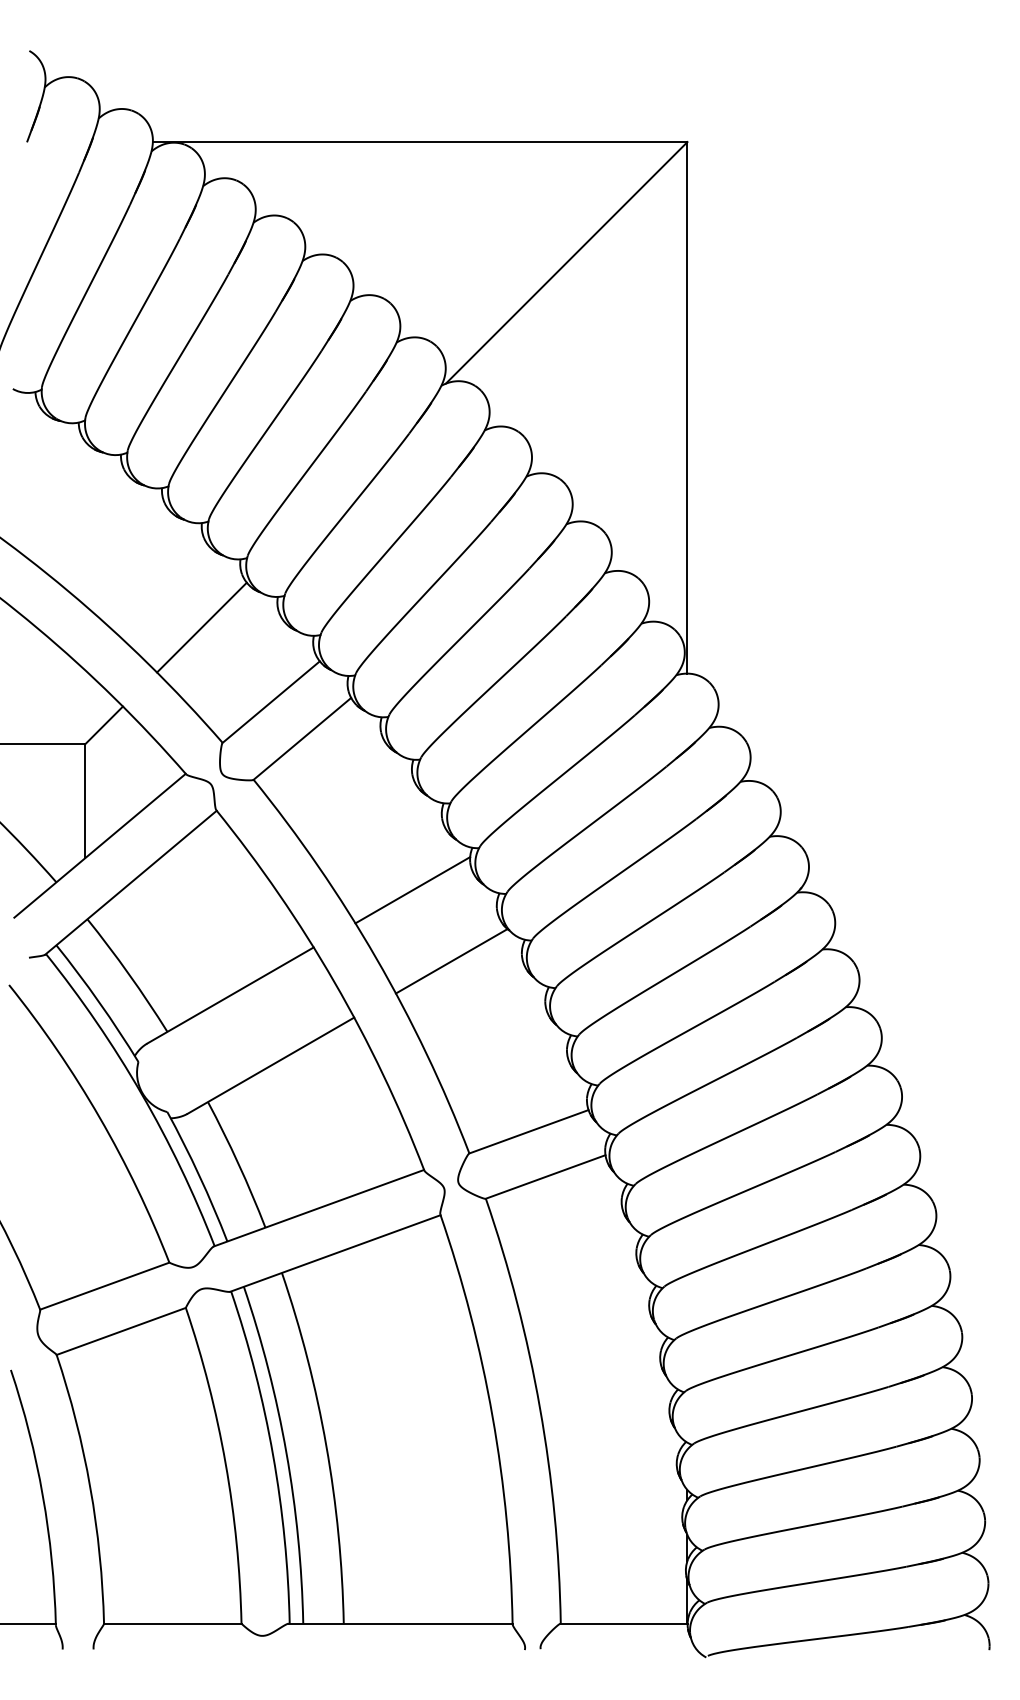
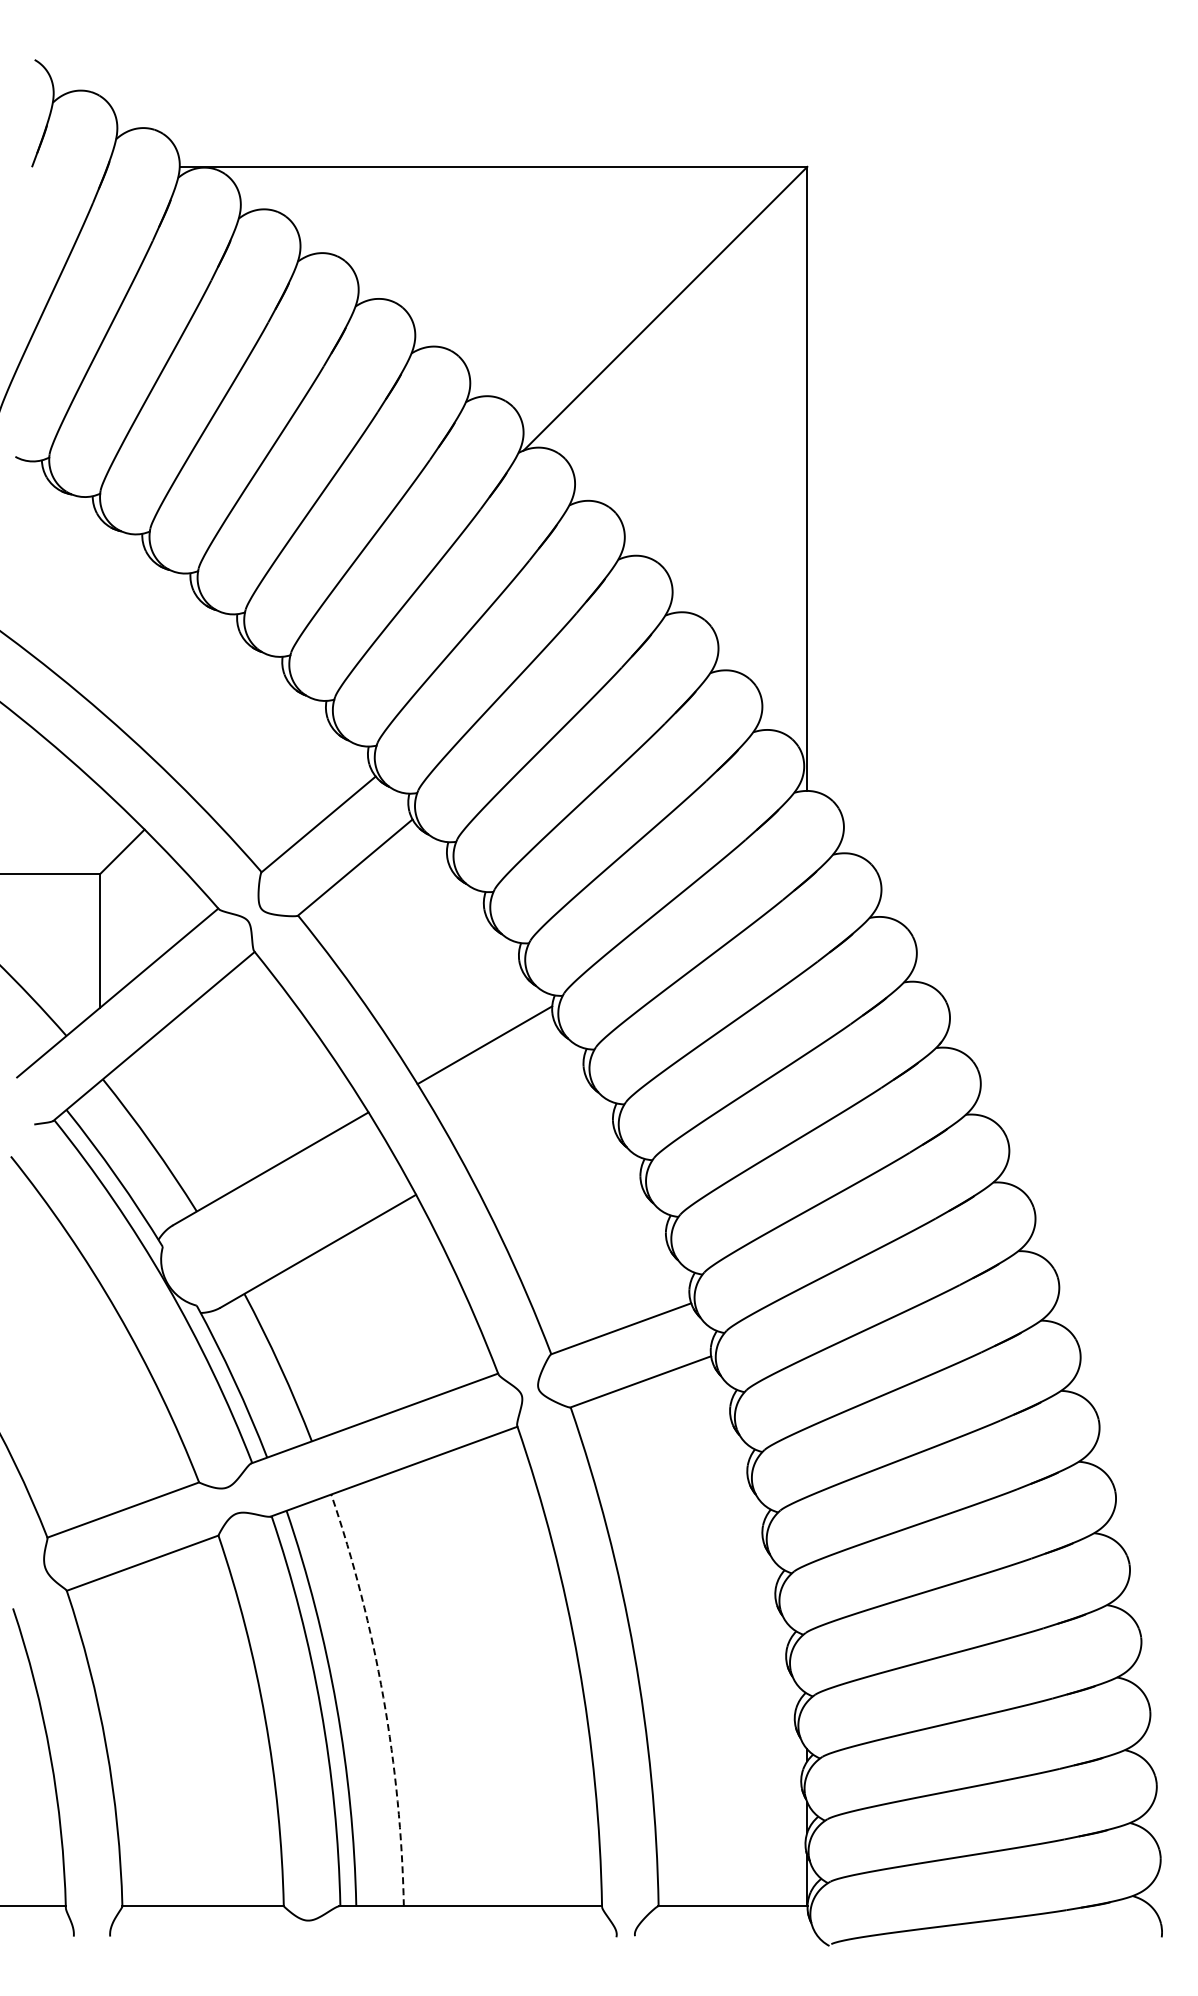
line: (202, 627) -> (237, 736), removed
line: (451, 961) -> (530, 1128), removed
arc: (326, 1445) -> (383, 1697), solid -> dashed

